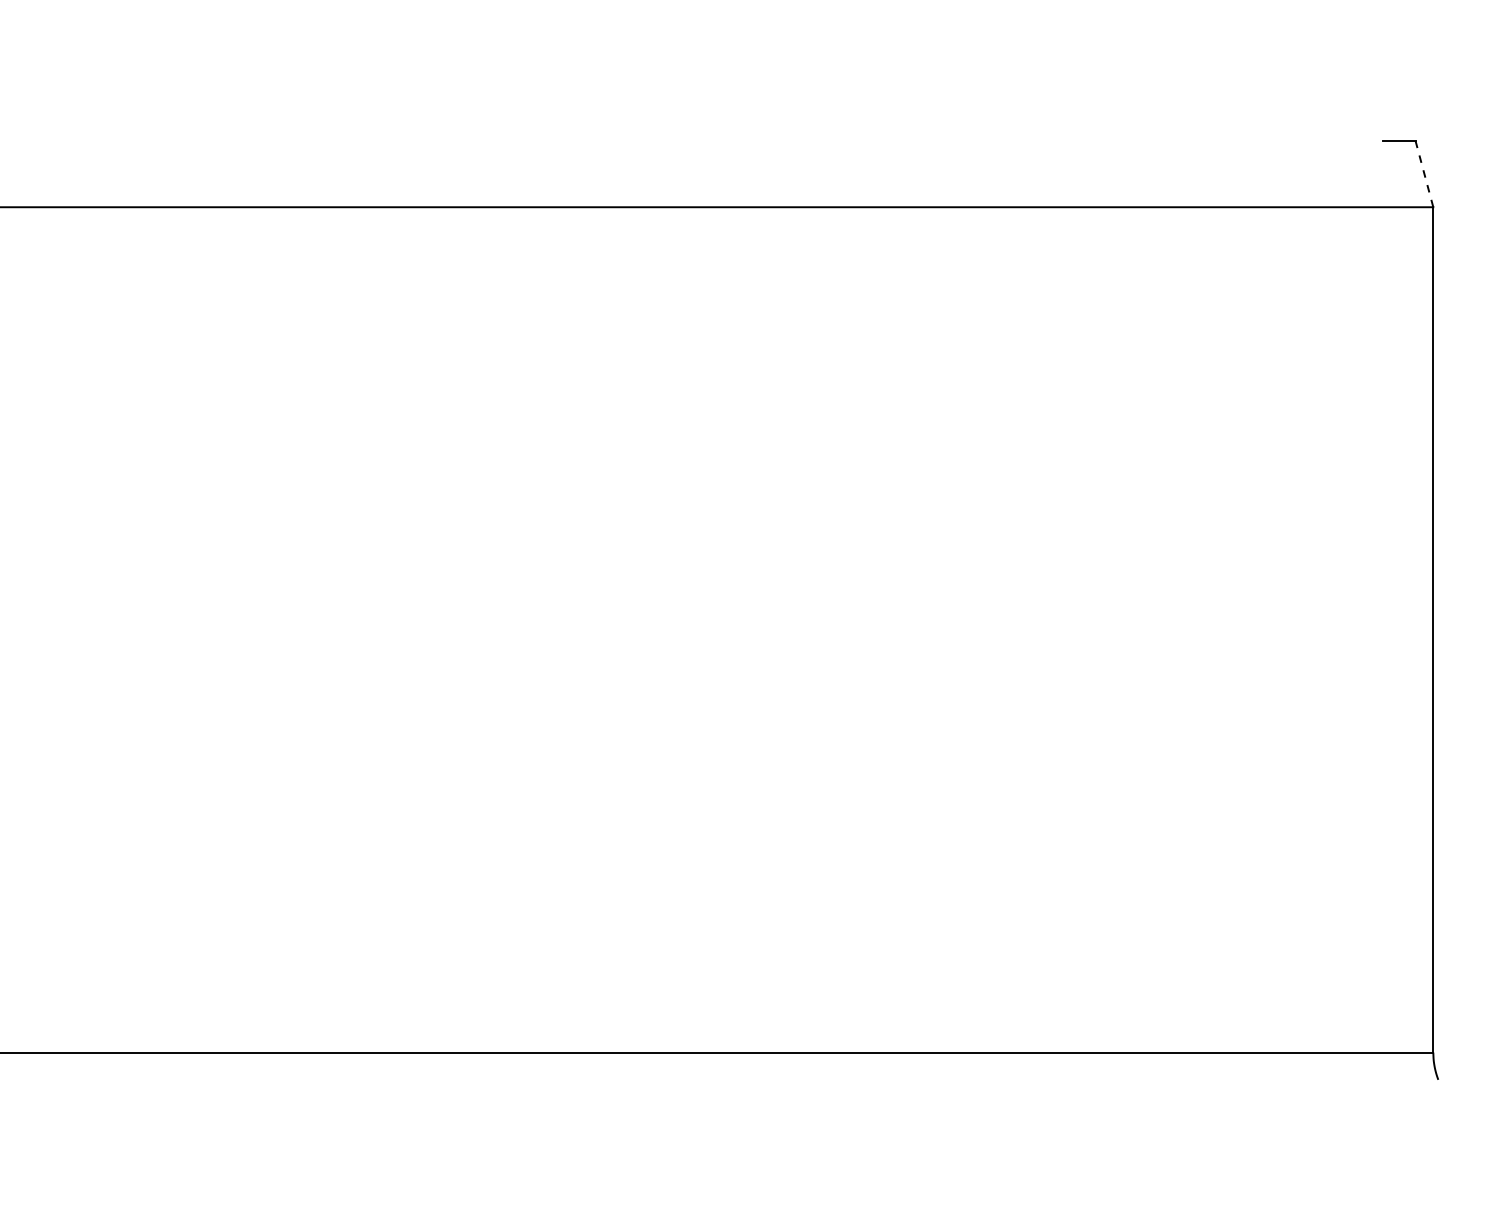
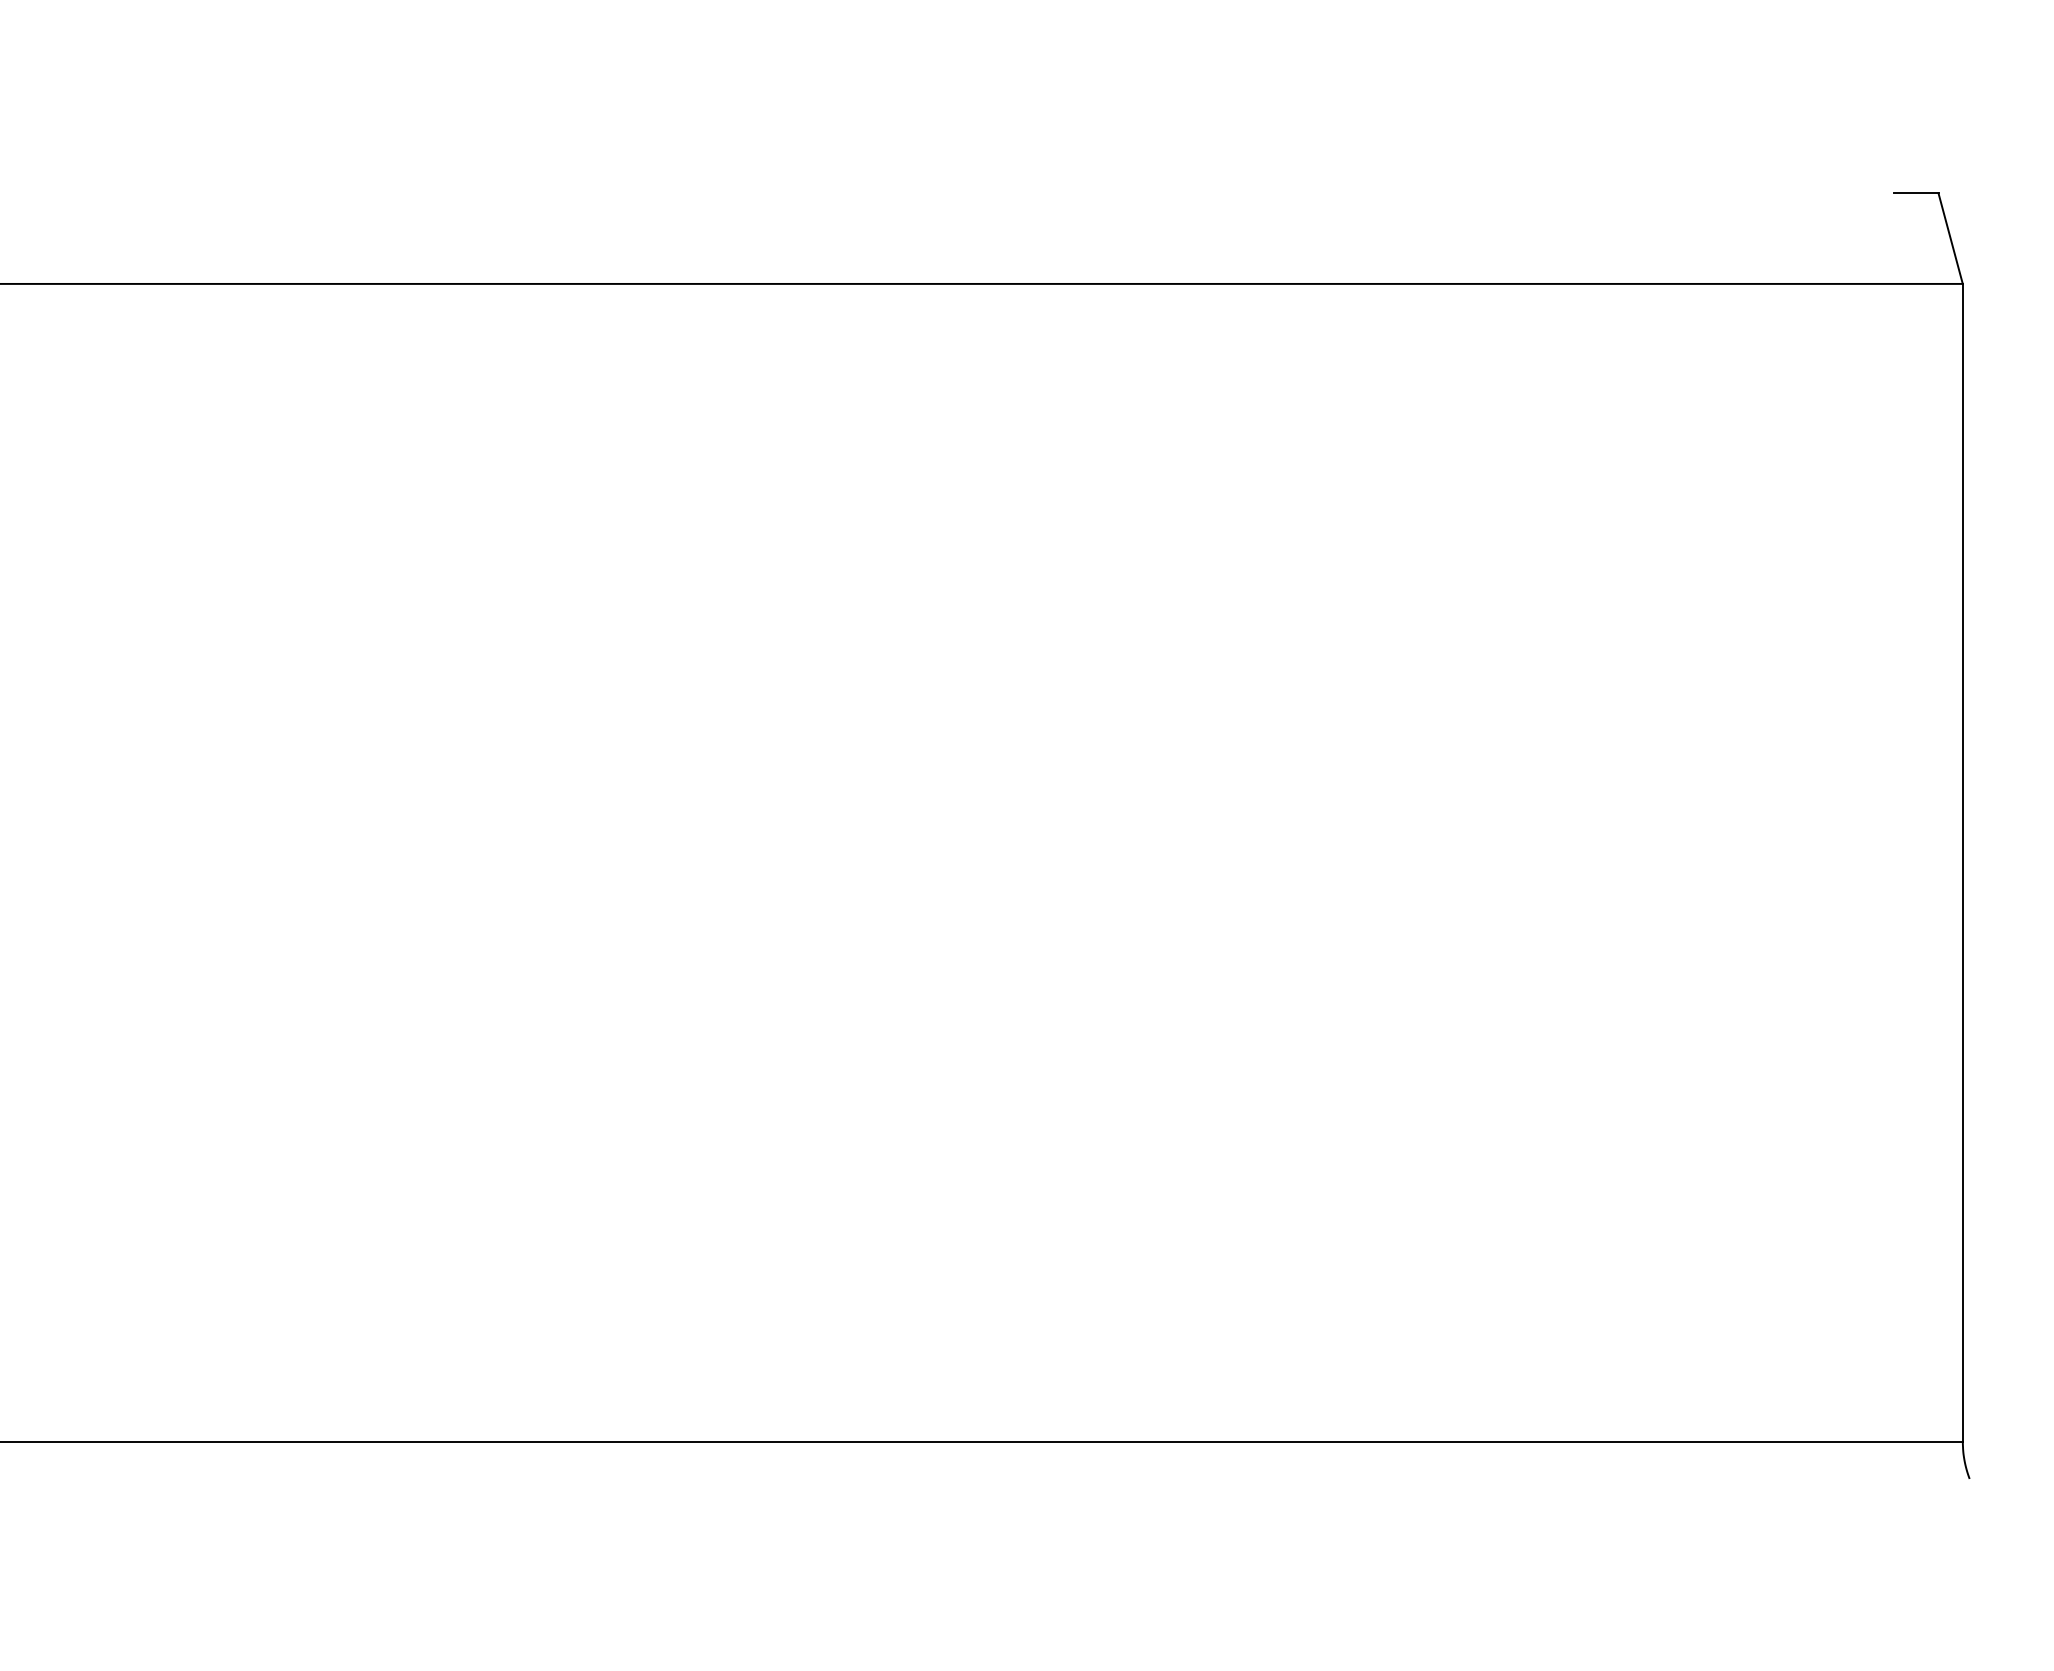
line: (1424, 174) -> (1950, 238), dashed -> solid

